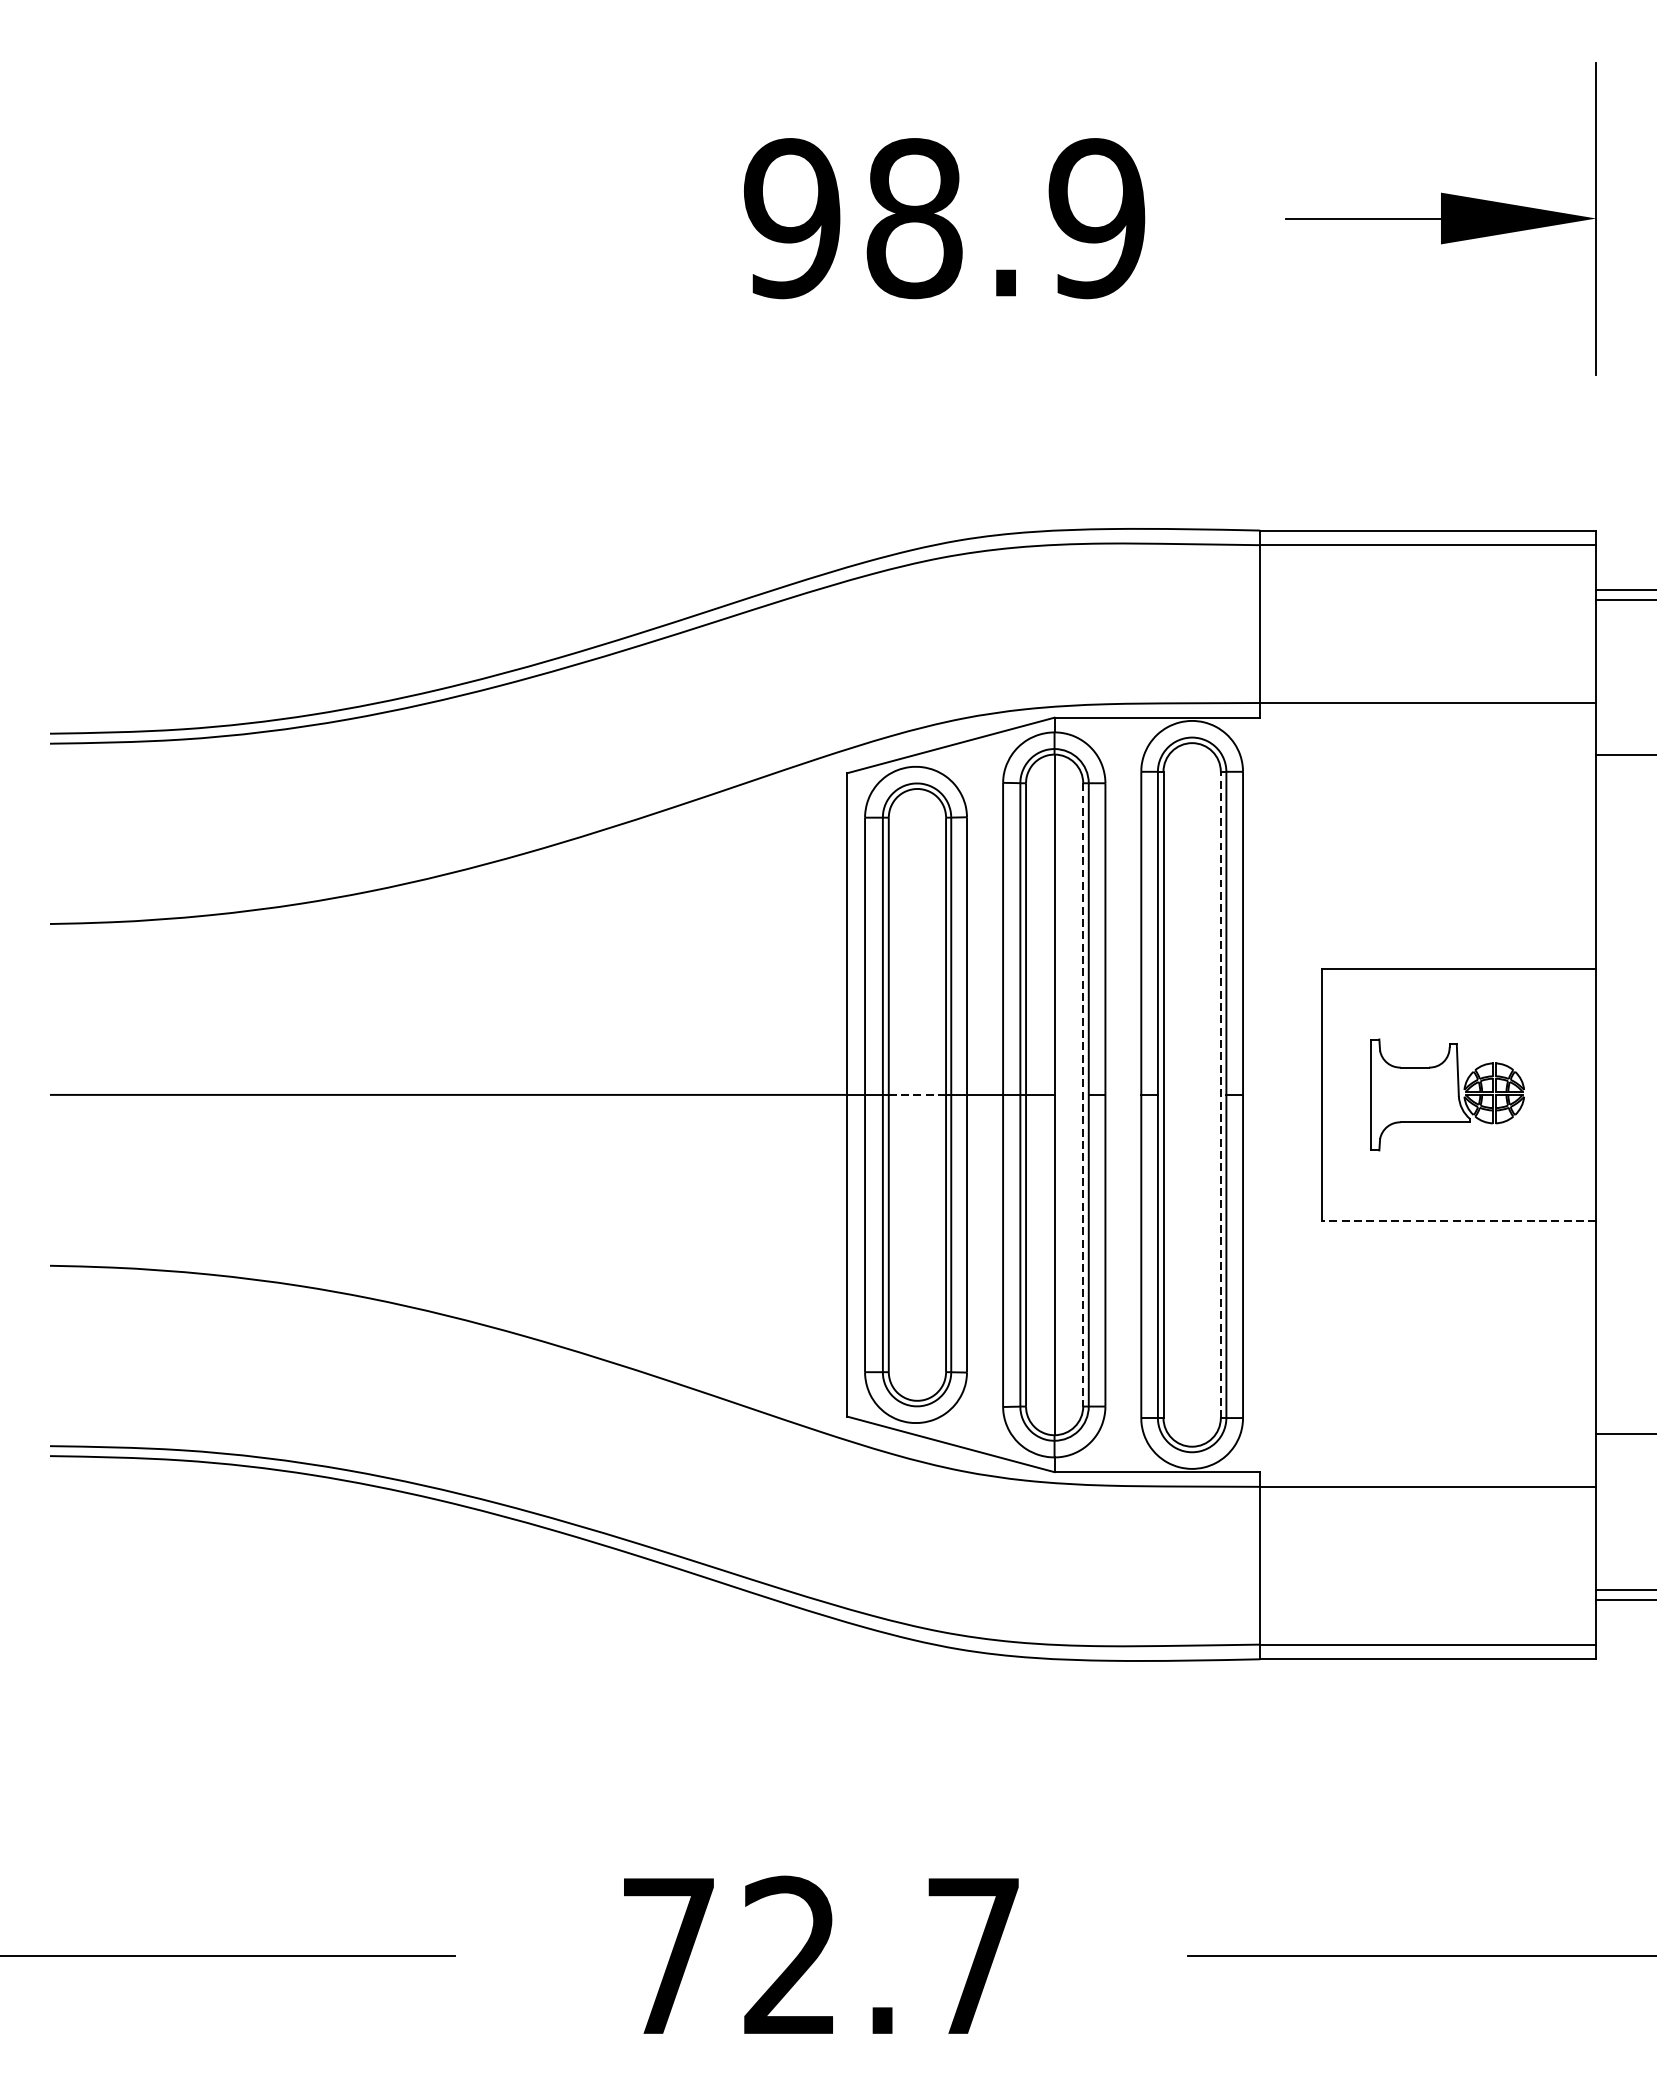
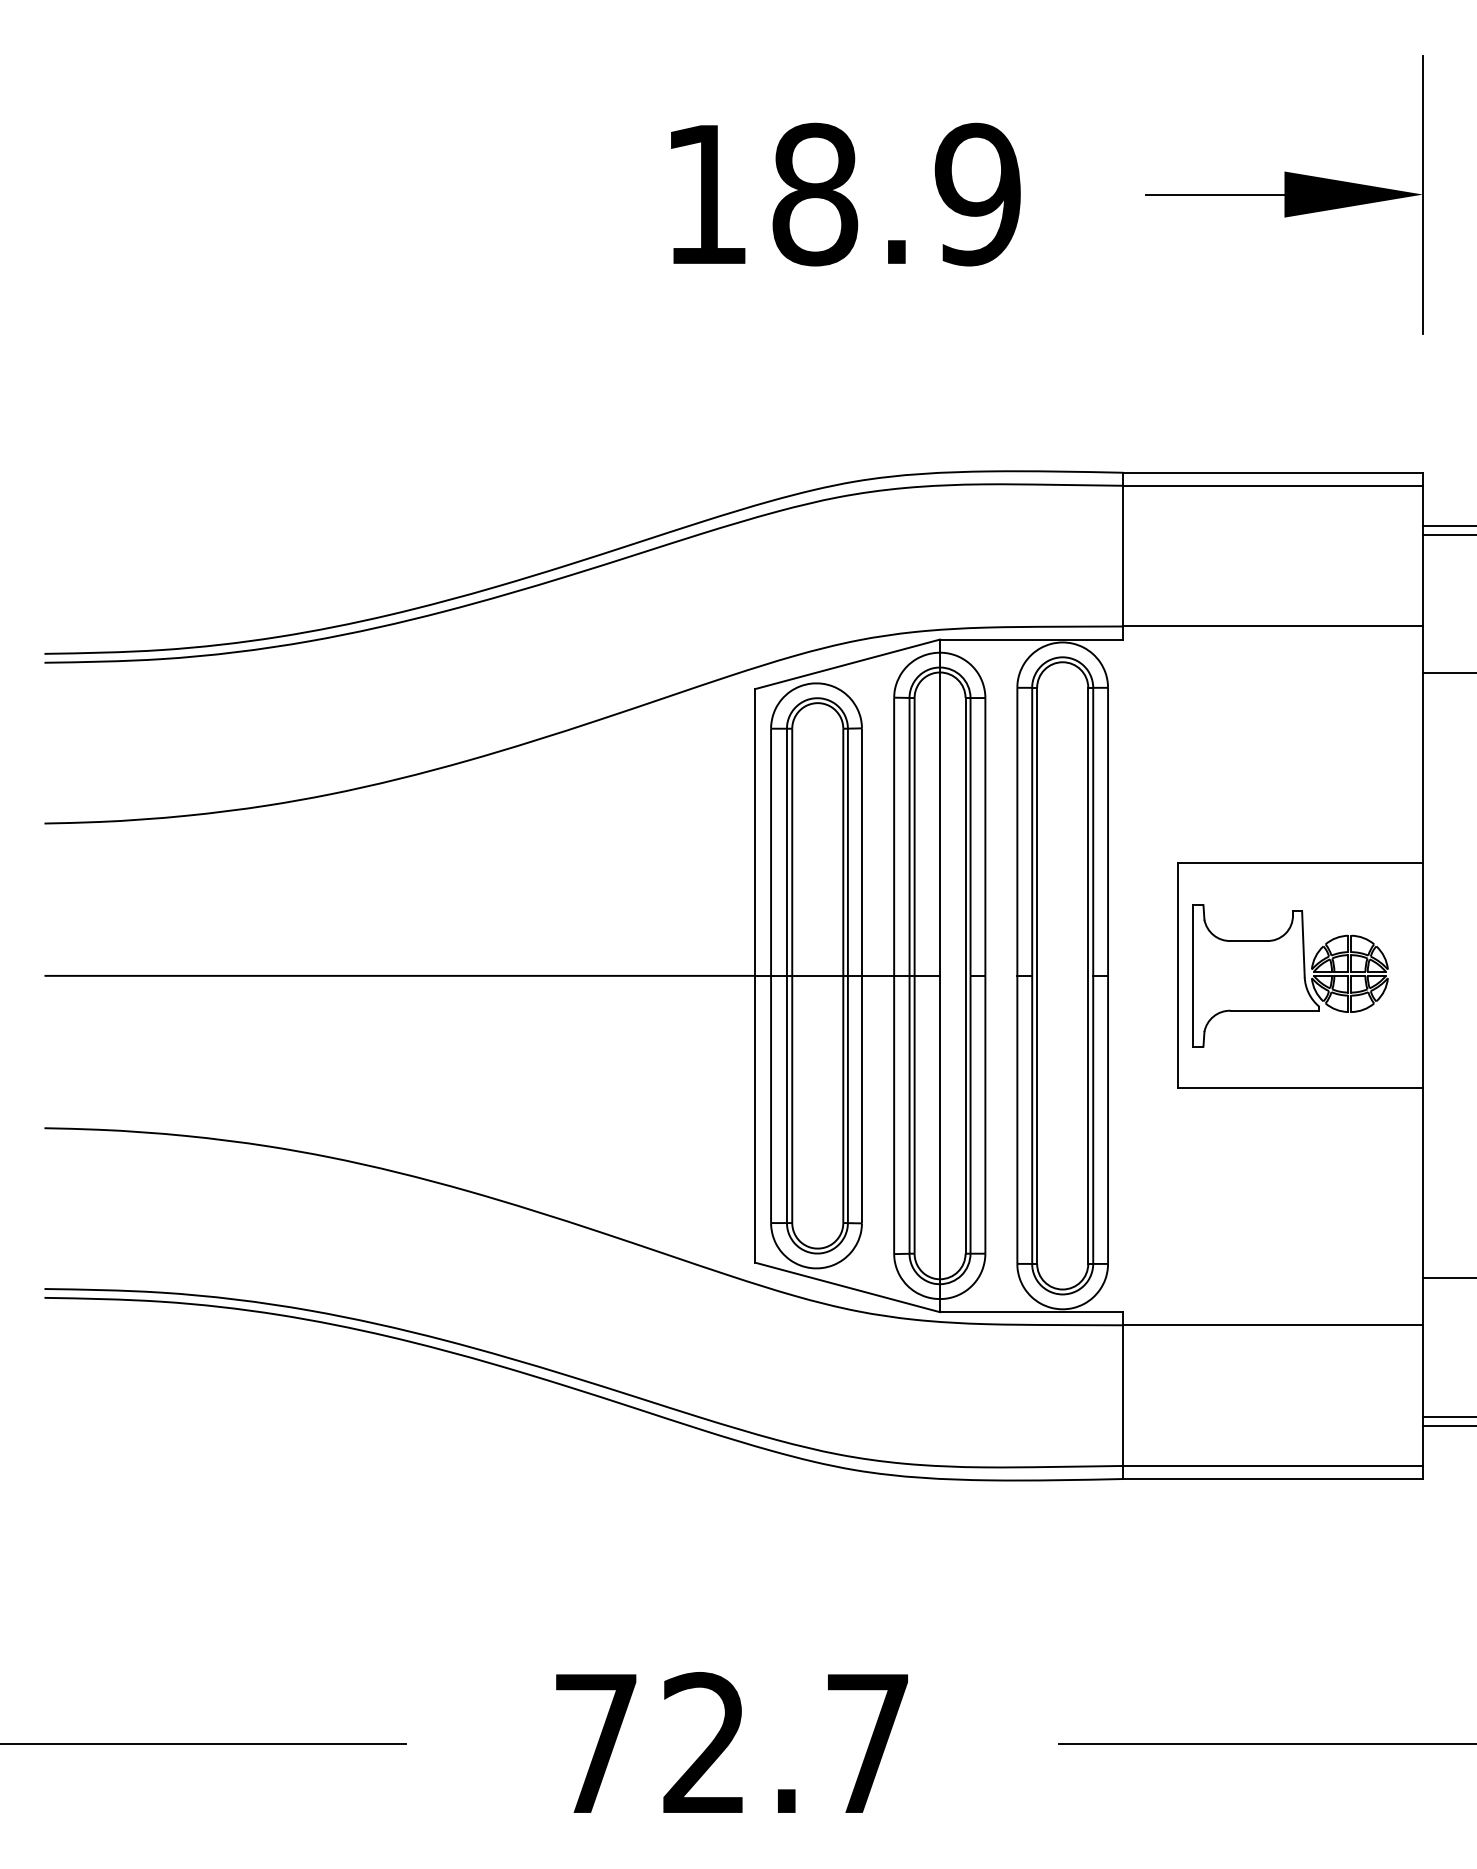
text: (791, 218) -> (705, 194), 98.9 -> 18.9
line: (917, 1094) -> (817, 975), dashed -> solid
line: (1083, 1094) -> (965, 975), dashed -> solid
line: (1221, 1094) -> (1088, 975), dashed -> solid
part: (1447, 1094) -> (1290, 975), size x1.43
line: (1458, 1221) -> (1300, 1088), dashed -> solid

